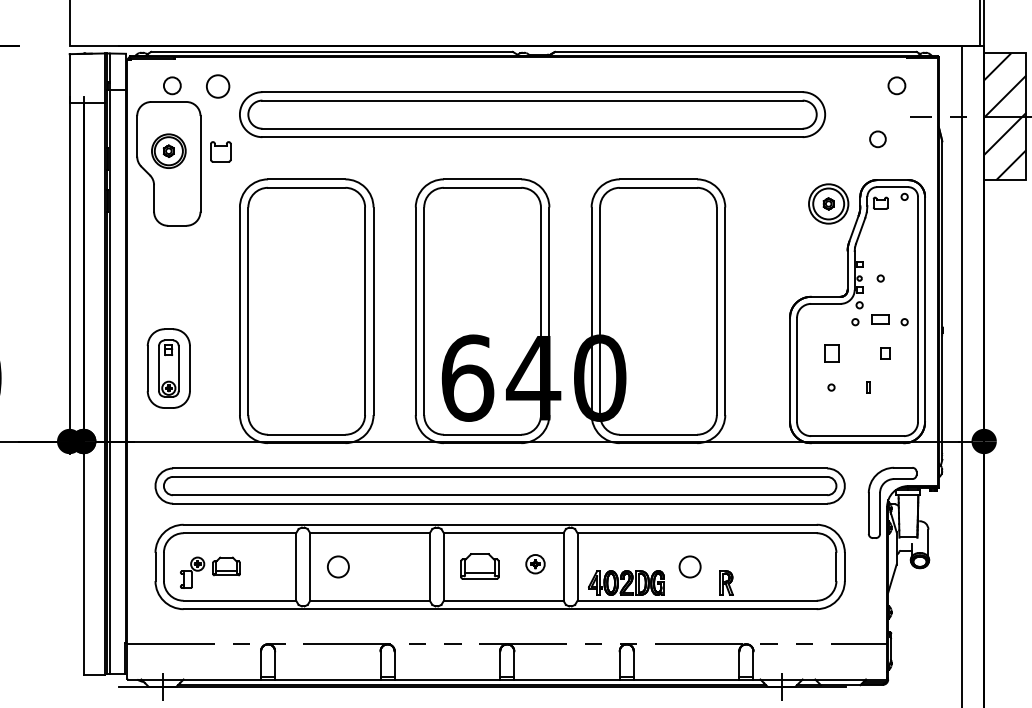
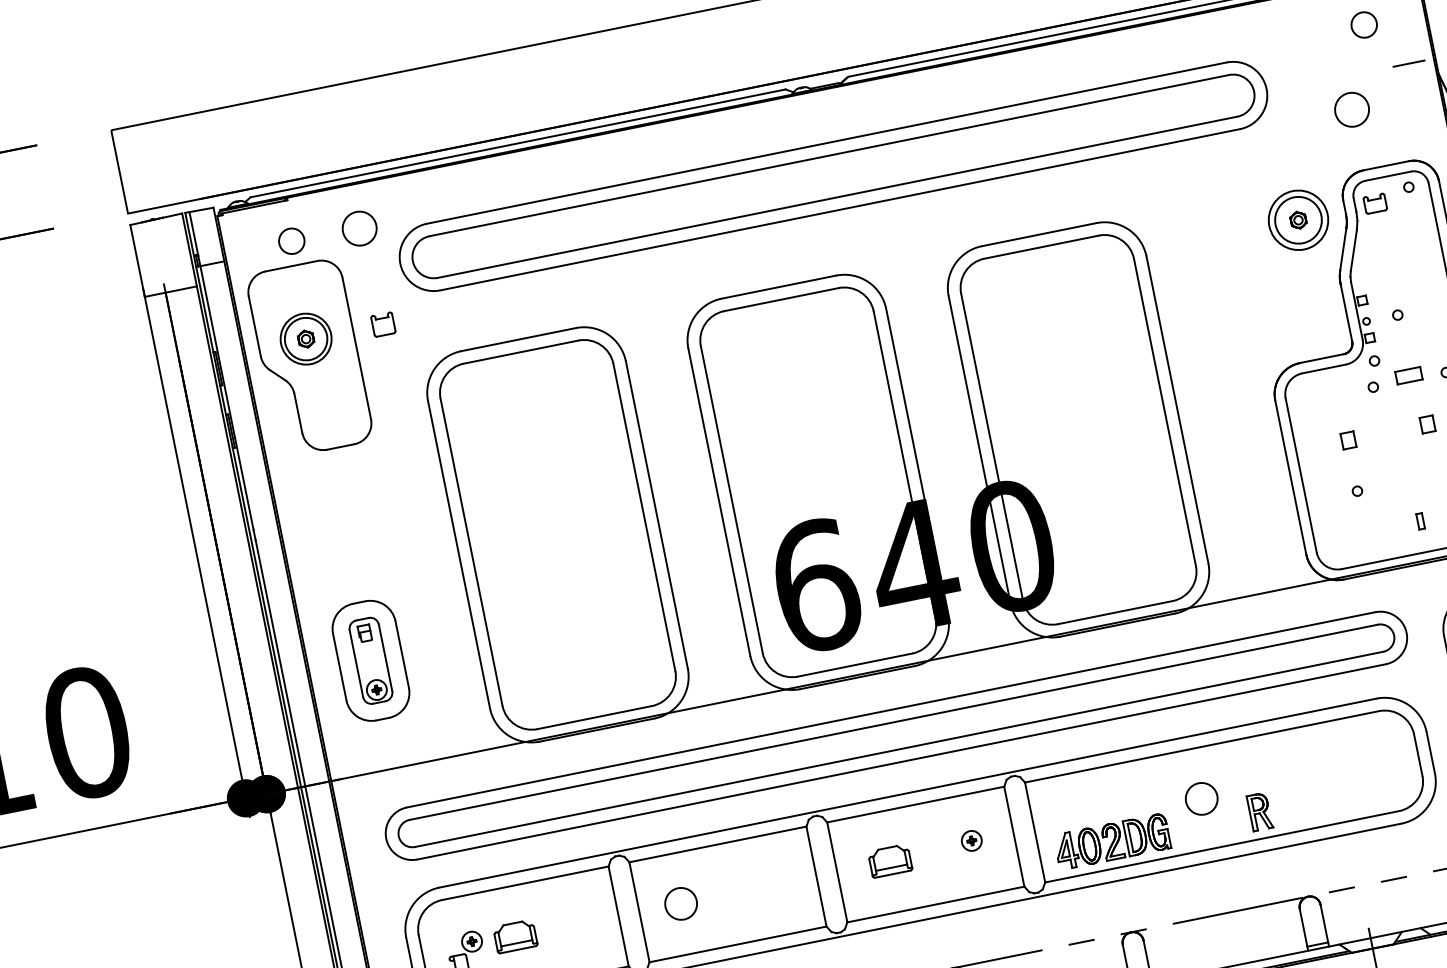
circle: (877, 139) -> (1351, 110), size x1.43
part: (220, 151) -> (382, 324), size x0.71
part: (832, 353) -> (1348, 440), size x0.62
part: (868, 387) -> (1420, 521), moved
part: (534, 563) -> (970, 840), size x0.71
part: (479, 566) -> (889, 861), size x0.71

